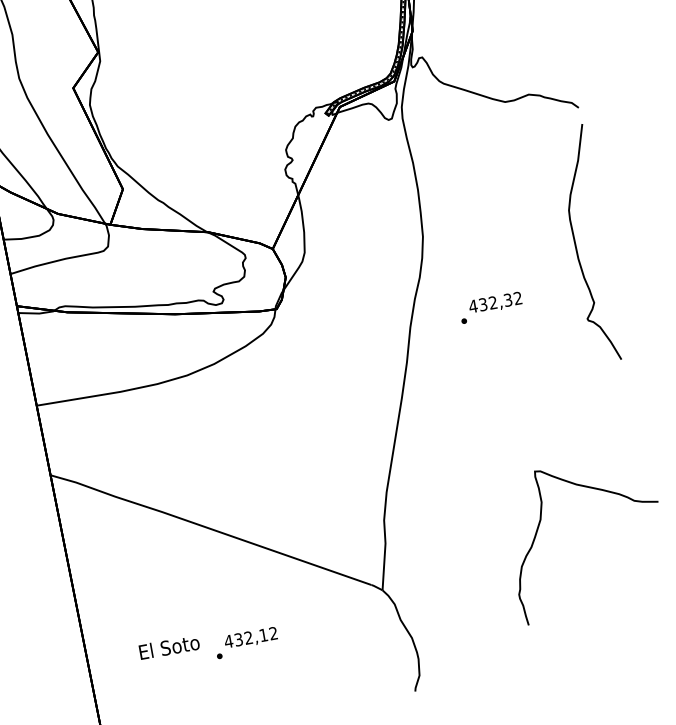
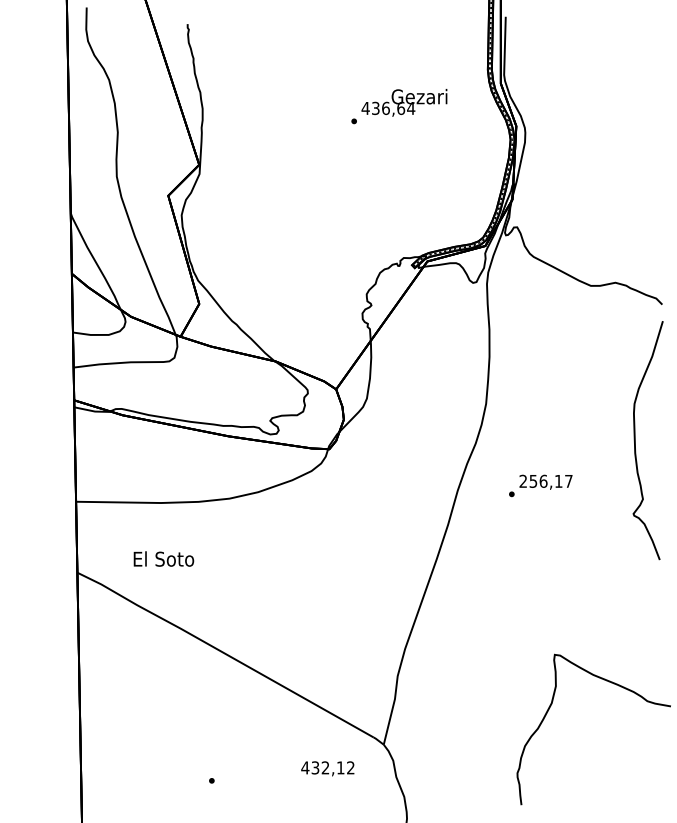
text: (494, 301) -> (545, 480), 432,32 -> 256,17
text: (250, 638) -> (327, 768), moved
text: (168, 646) -> (163, 558), moved

